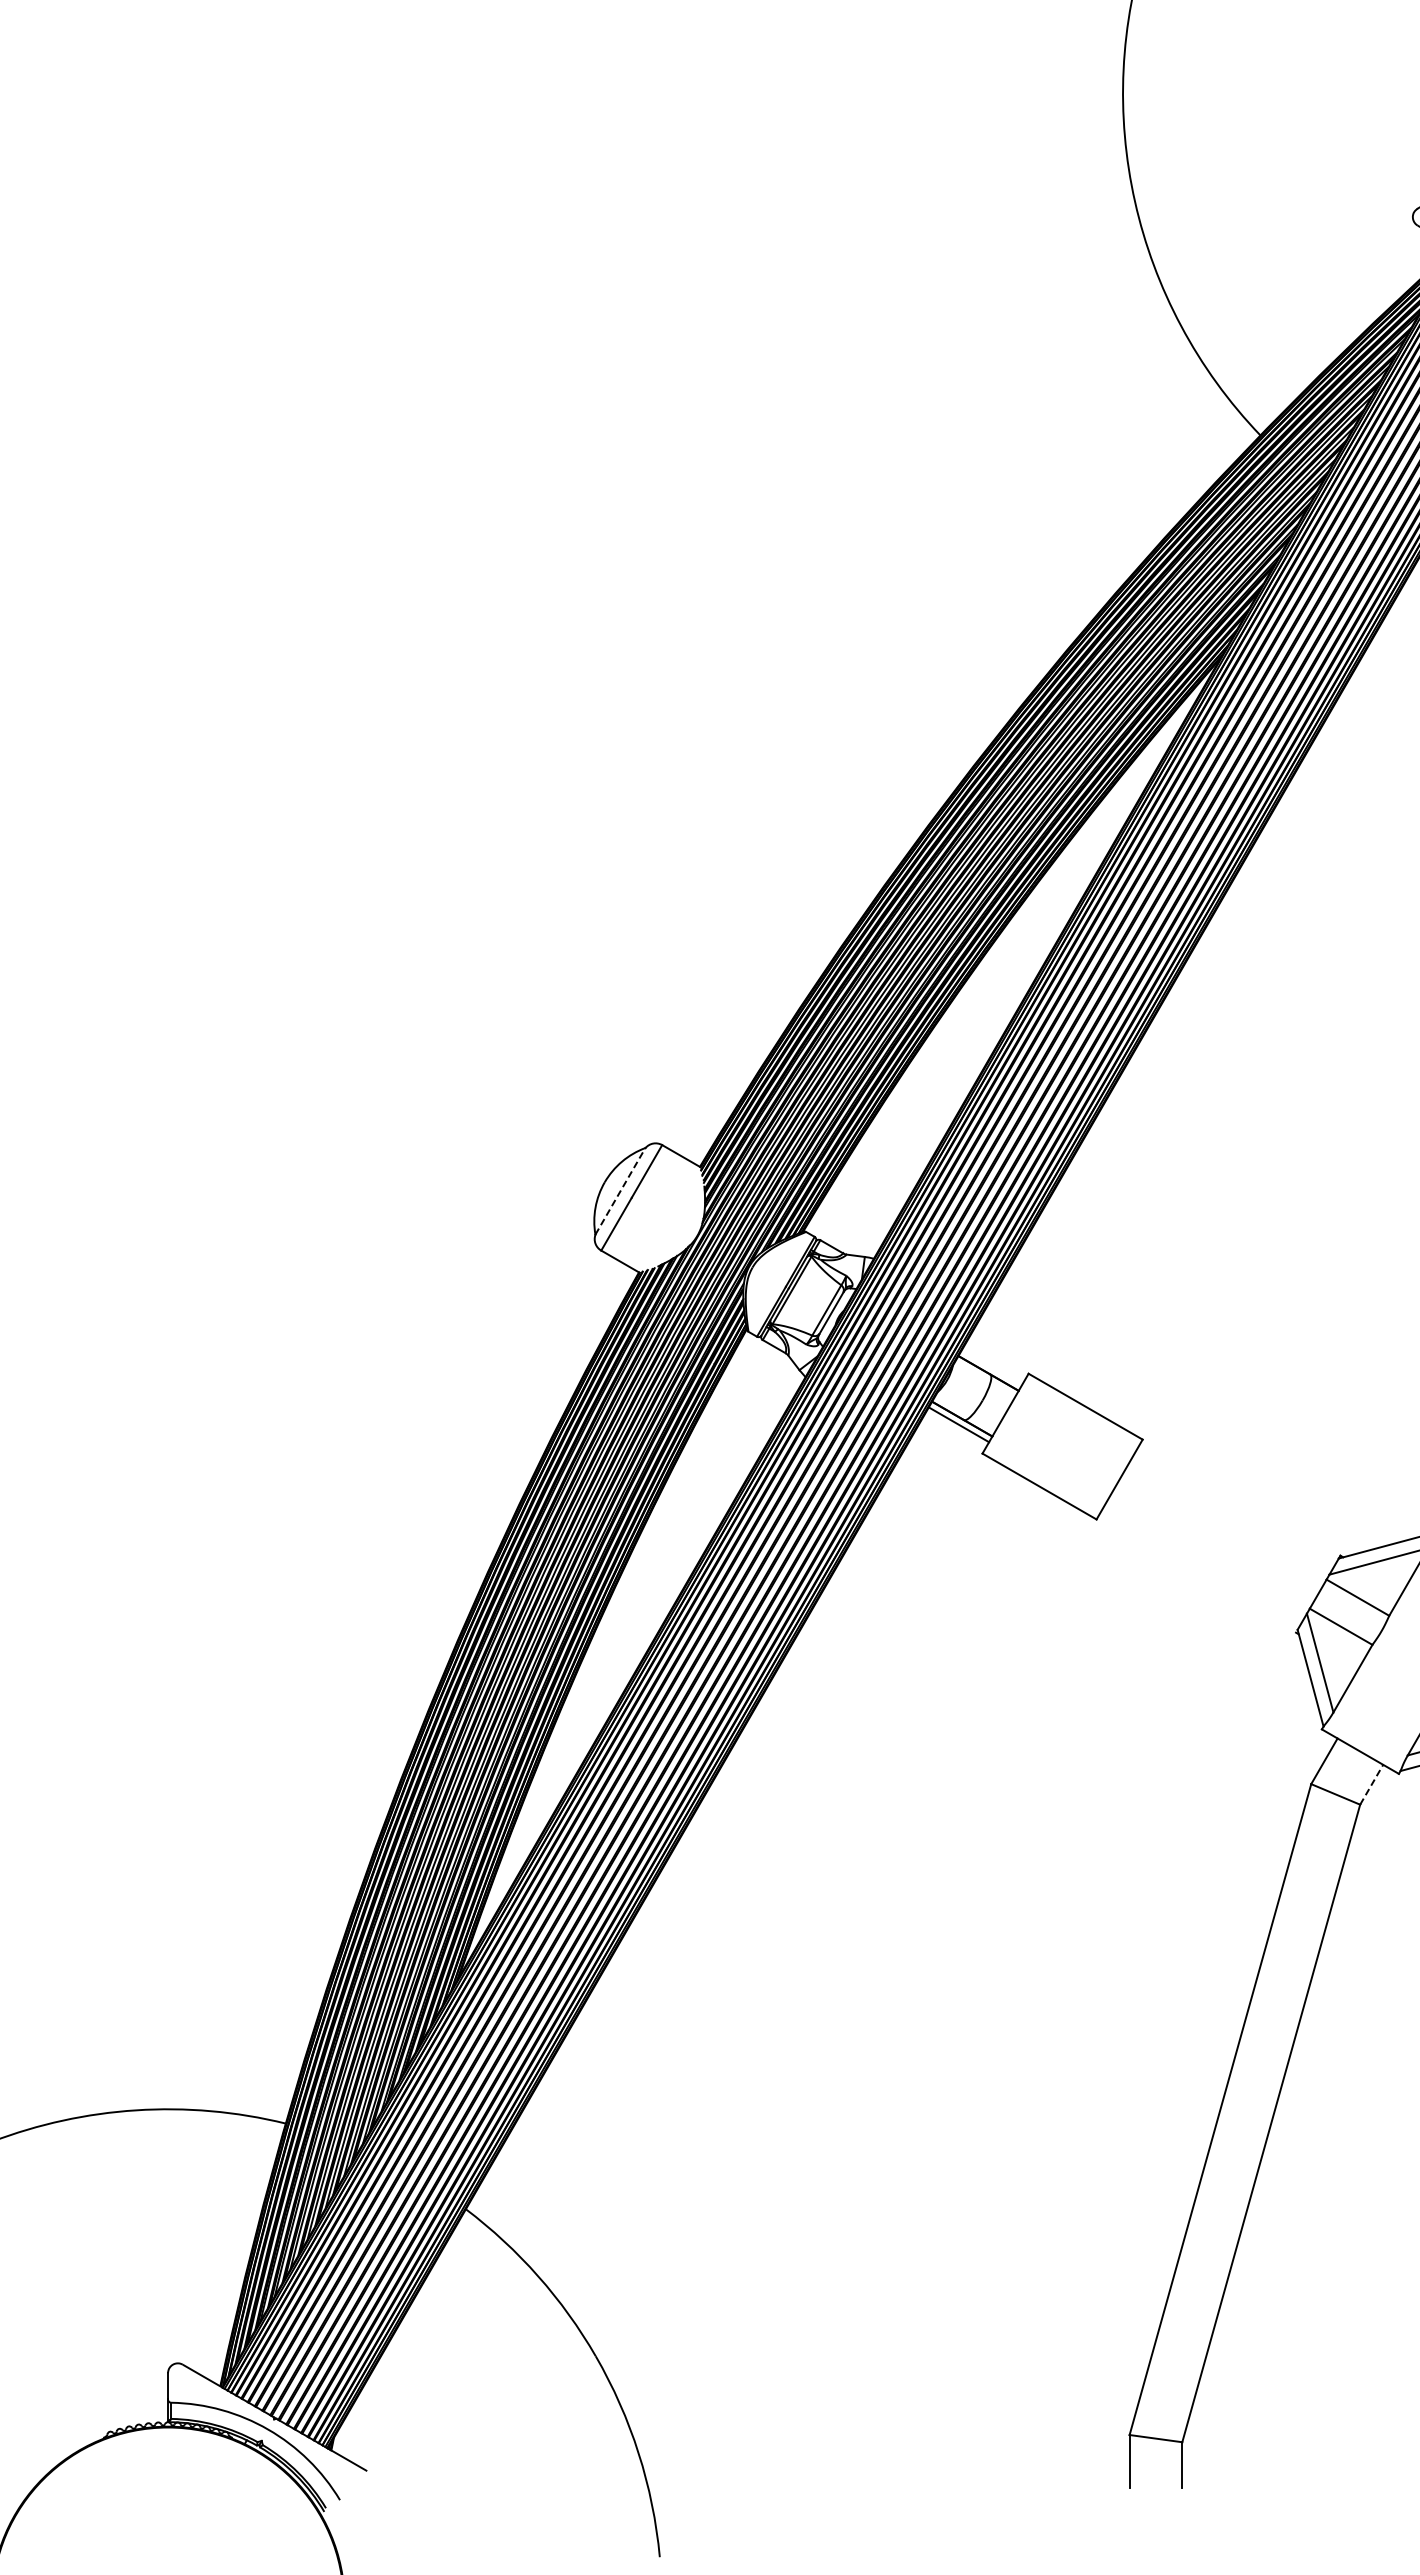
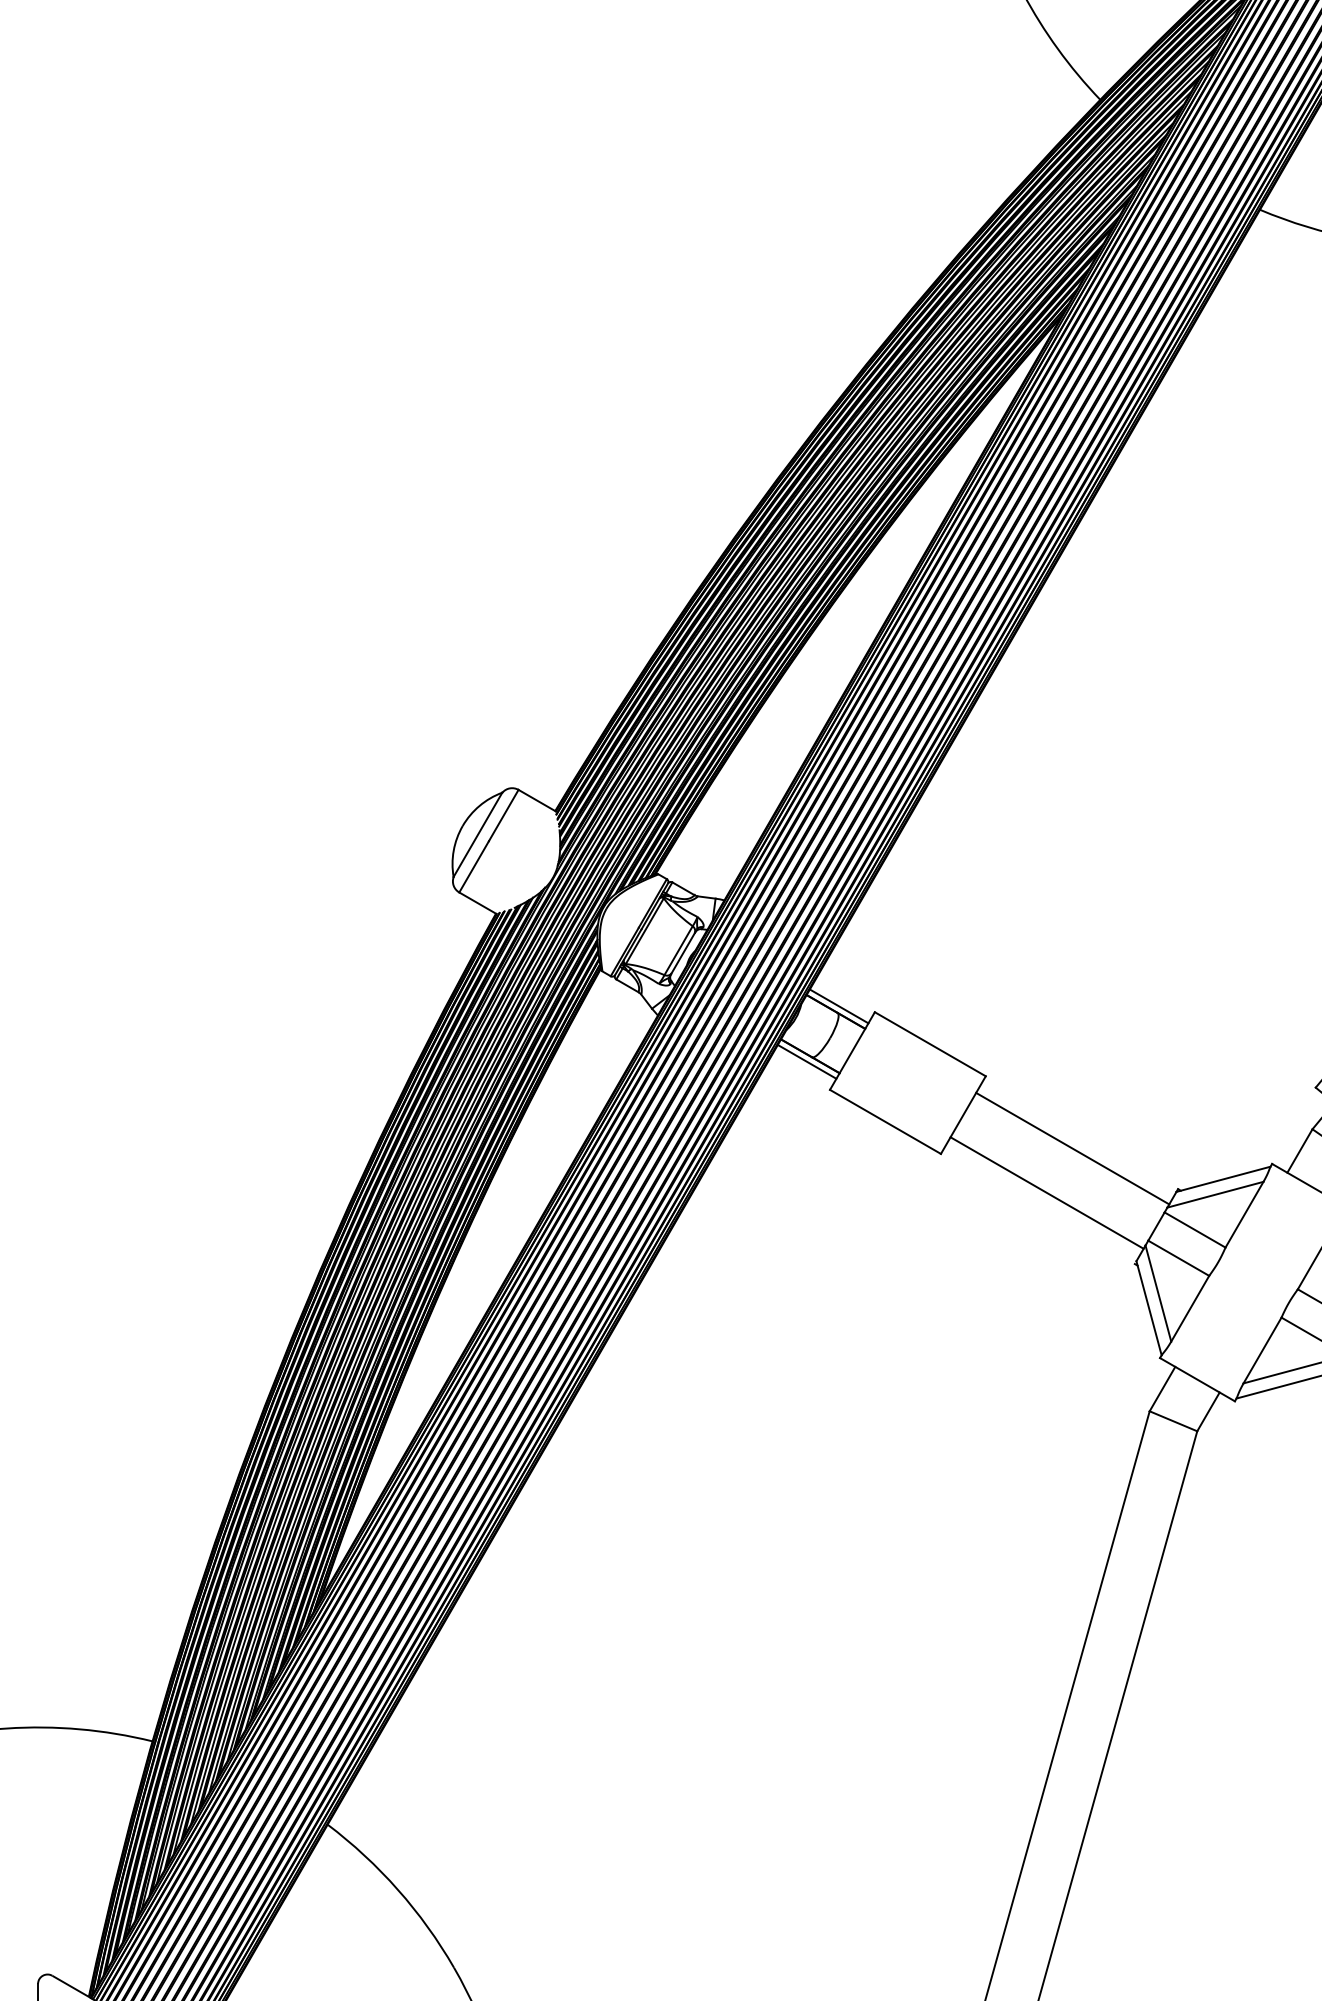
line: (620, 1190) -> (478, 834), dashed -> solid
line: (991, 1367) -> (838, 1006), added
line: (1231, 1513) -> (1072, 1148), added
line: (1205, 1559) -> (1046, 1192), added
line: (1371, 1784) -> (1208, 1411), dashed -> solid

